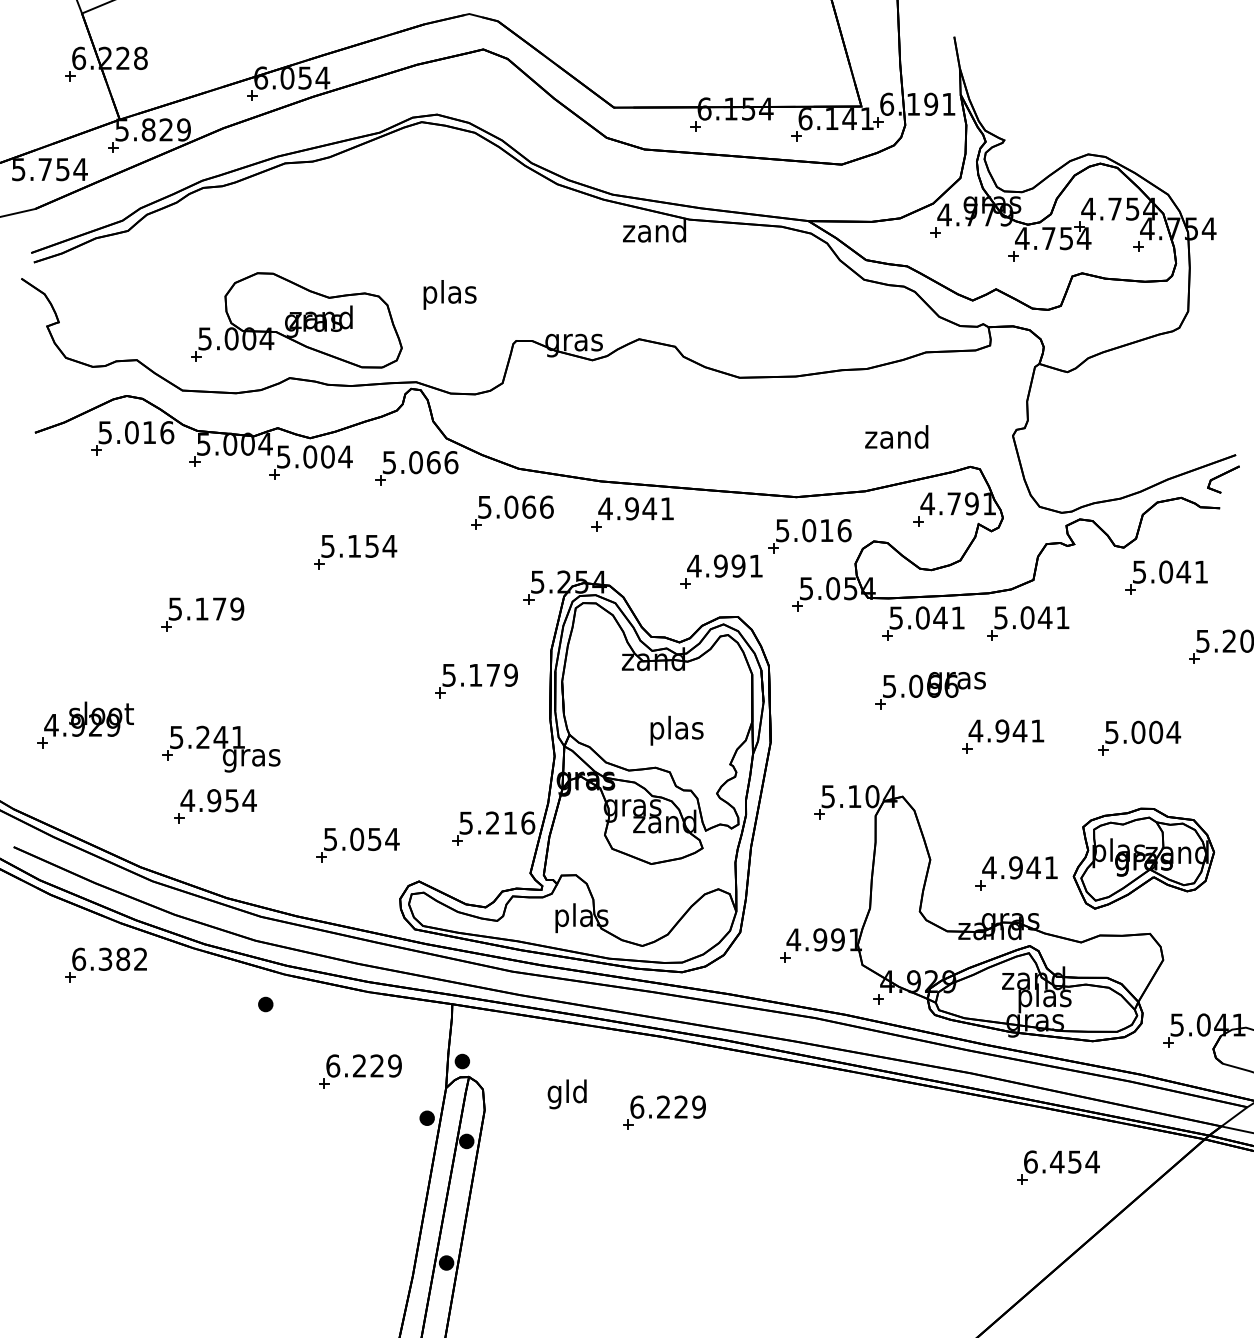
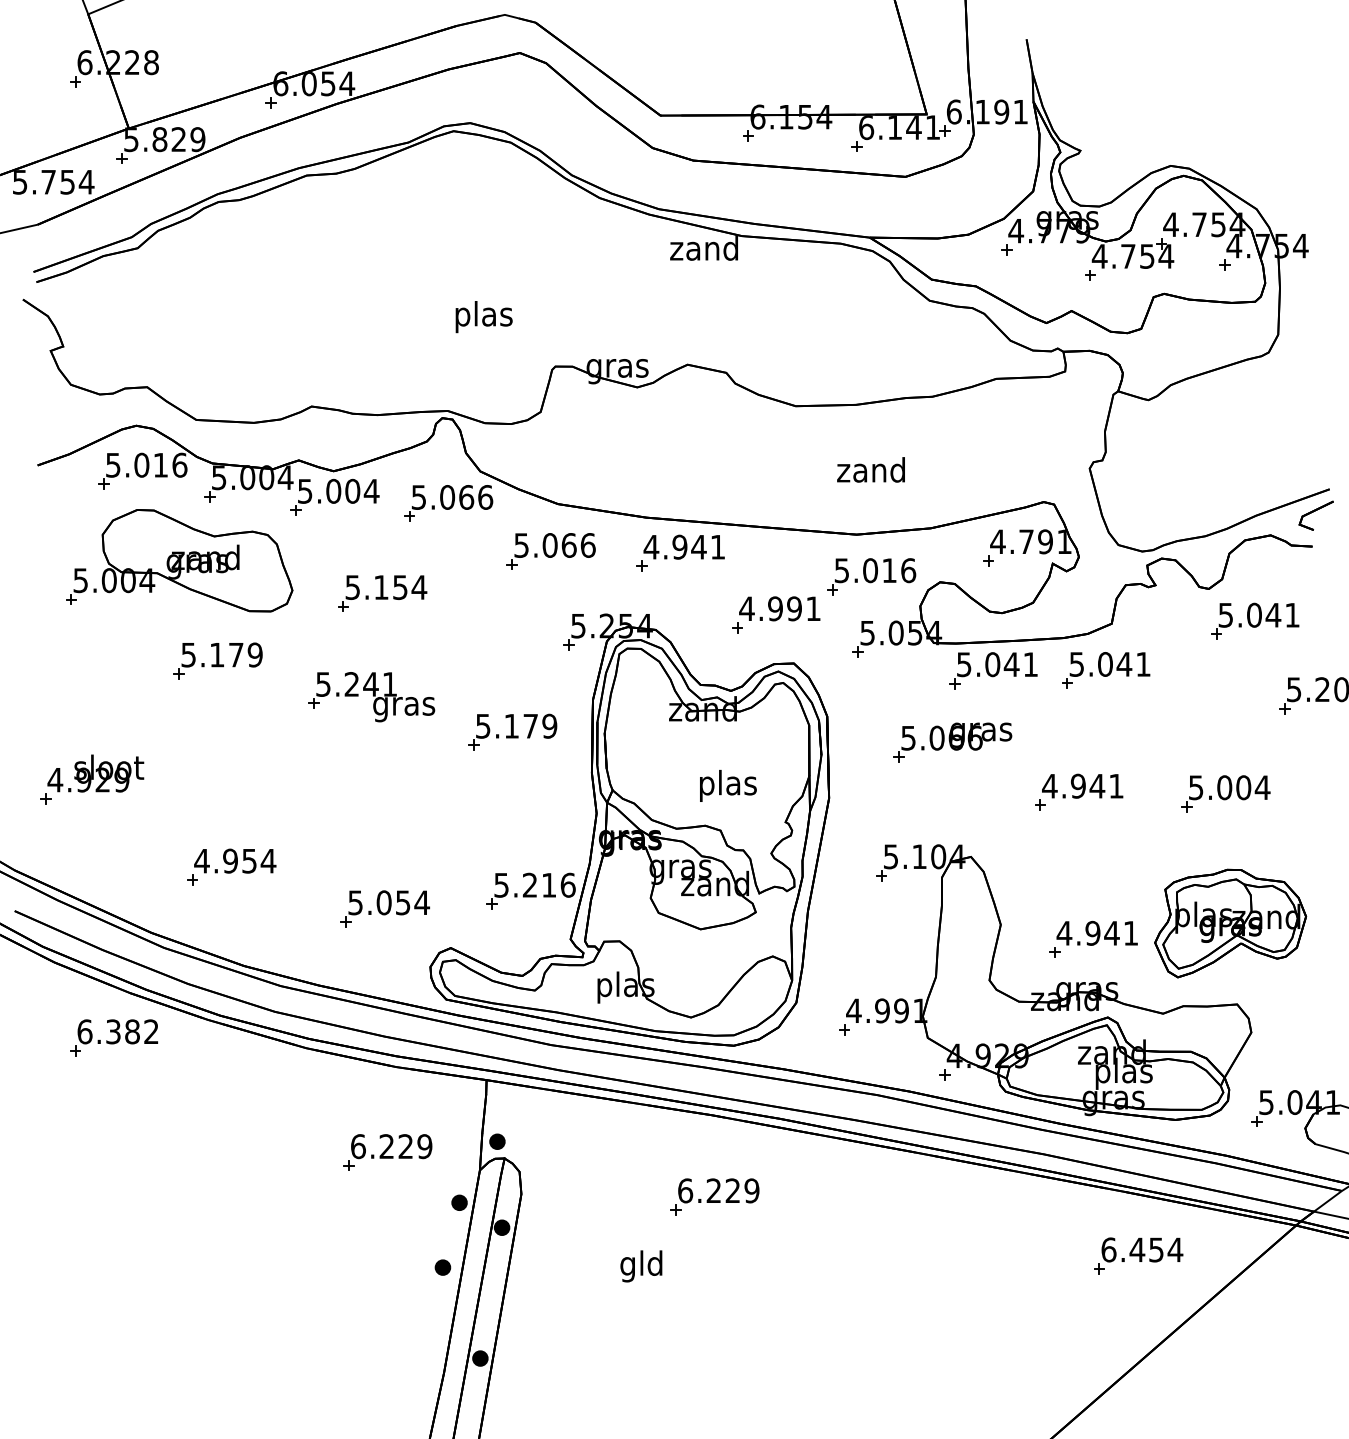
part: (296, 320) -> (179, 560), moved
text: (896, 436) -> (870, 469), moved
part: (930, 690) -> (952, 742), moved
part: (221, 748) -> (371, 696), moved
part: (265, 1004) -> (442, 1267), moved
text: (566, 1094) -> (640, 1266), moved

